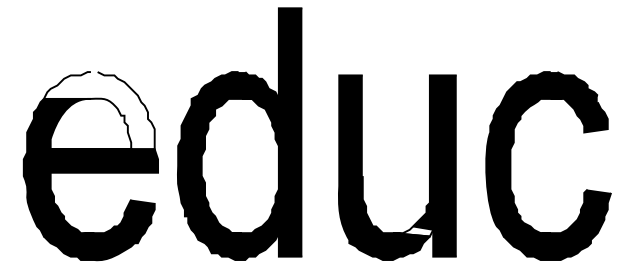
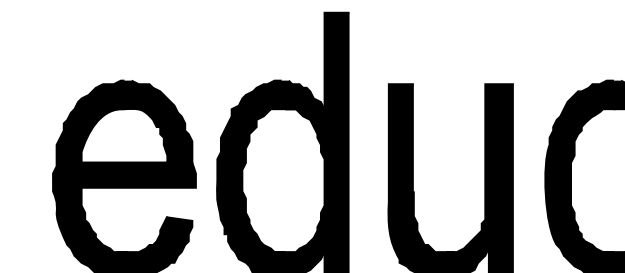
fill: (98, 110) -> (132, 121), added
fill: (412, 231) -> (466, 250), added

